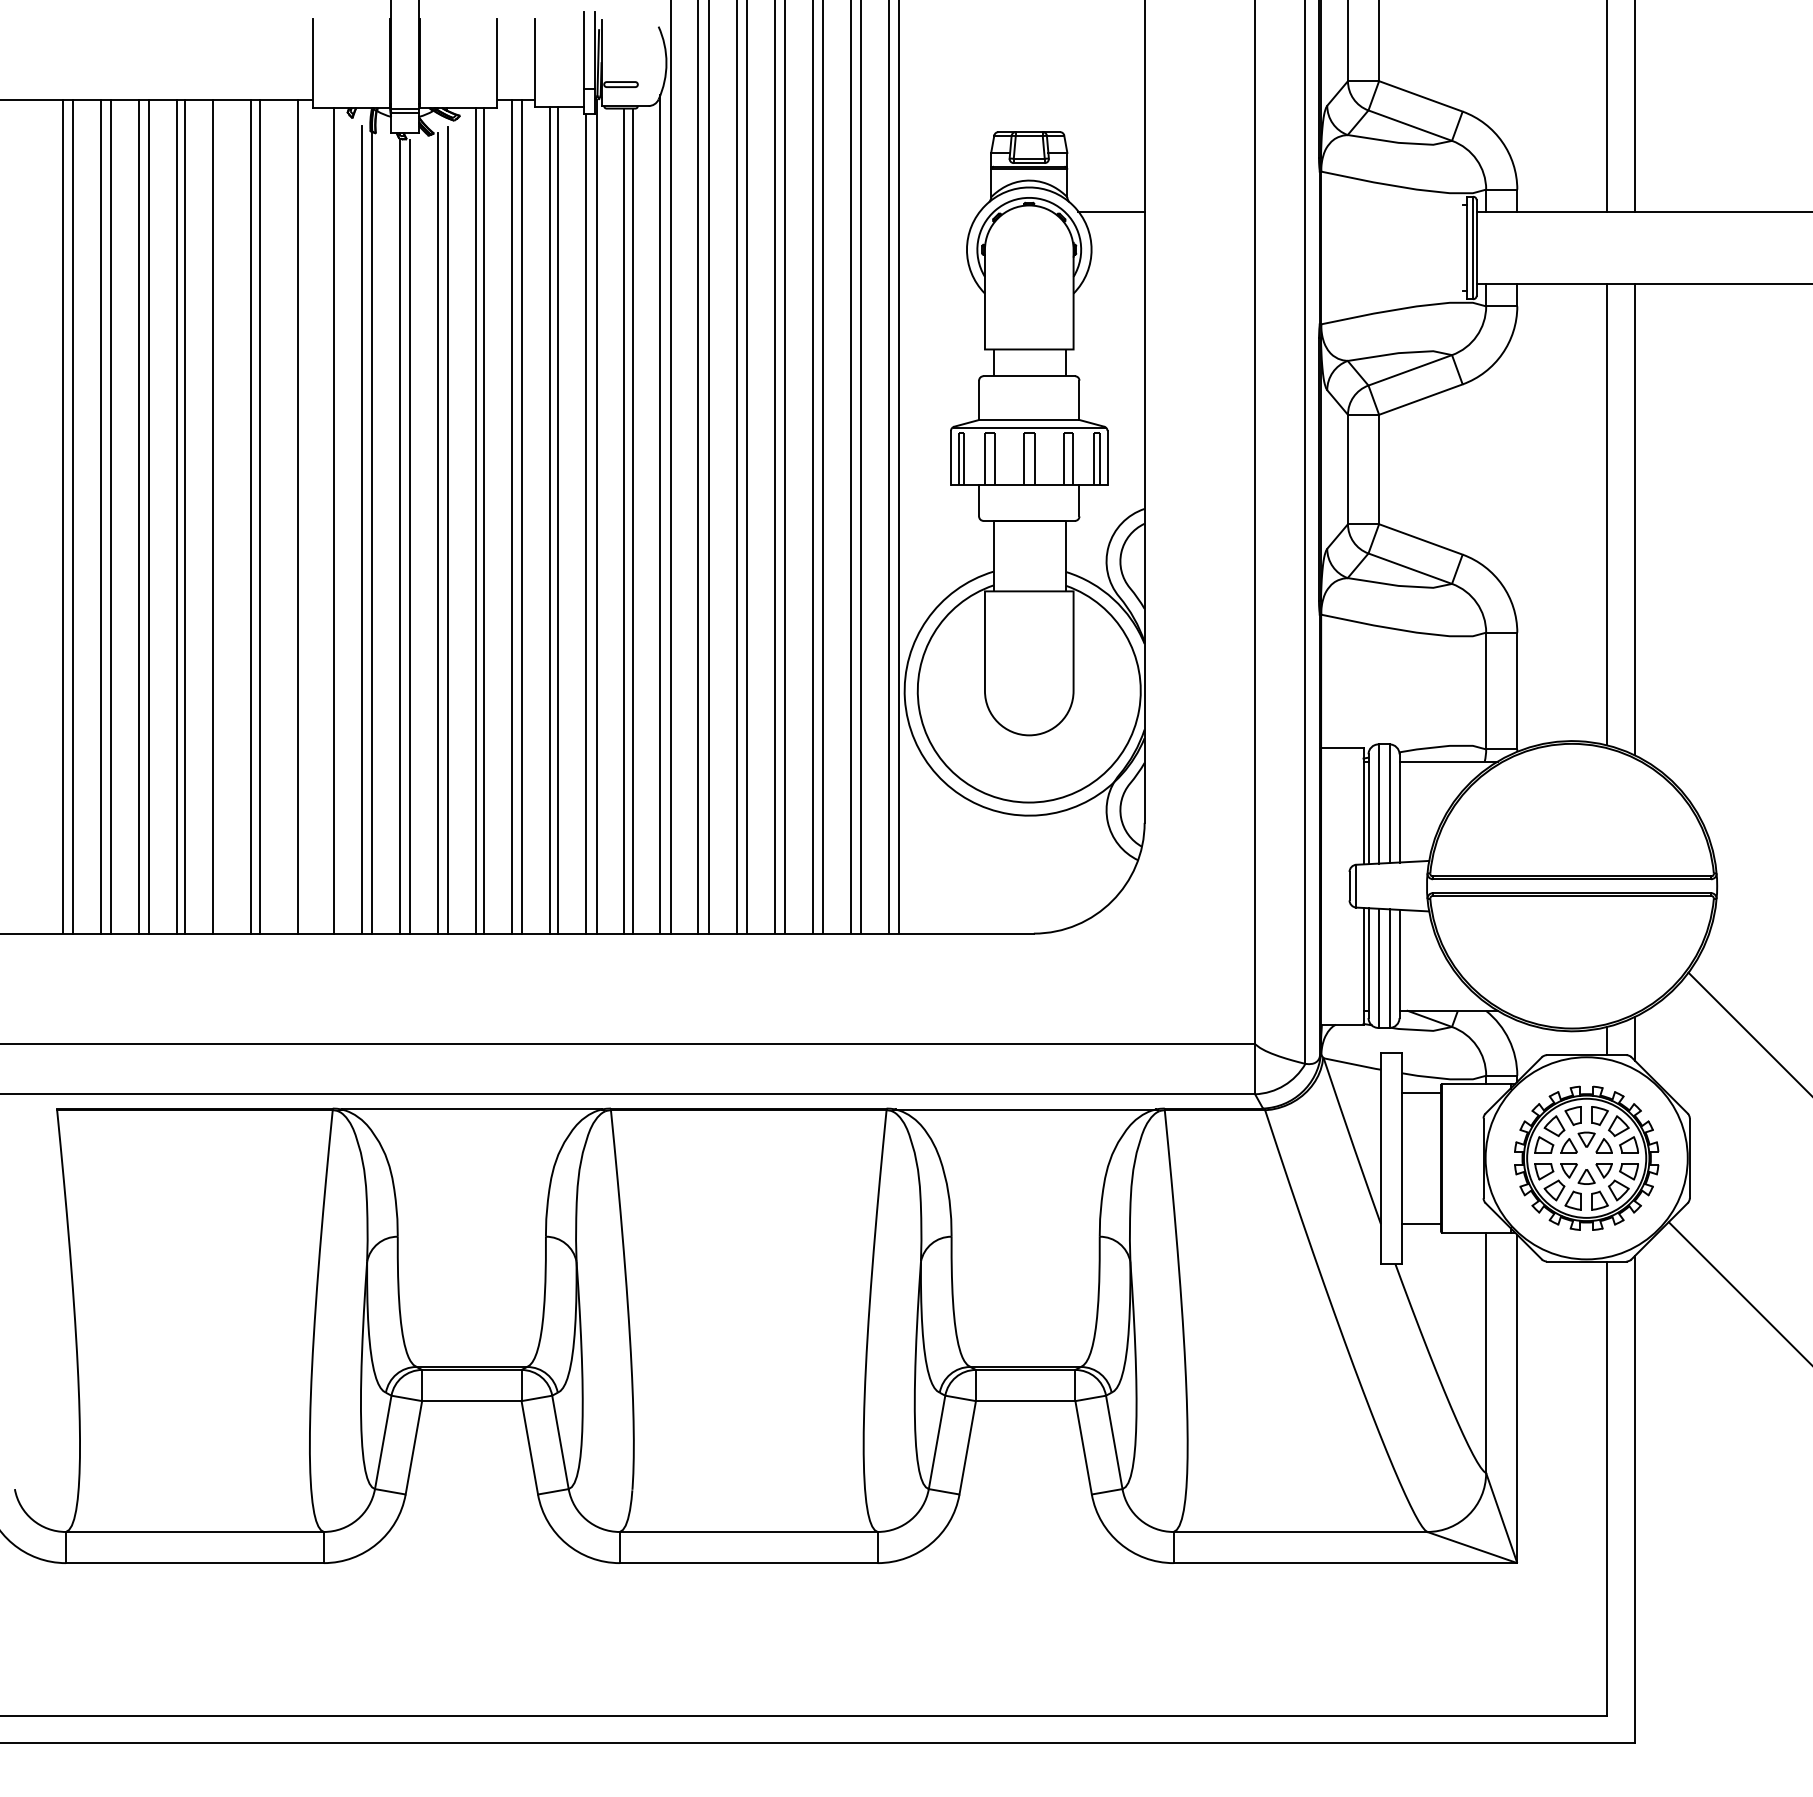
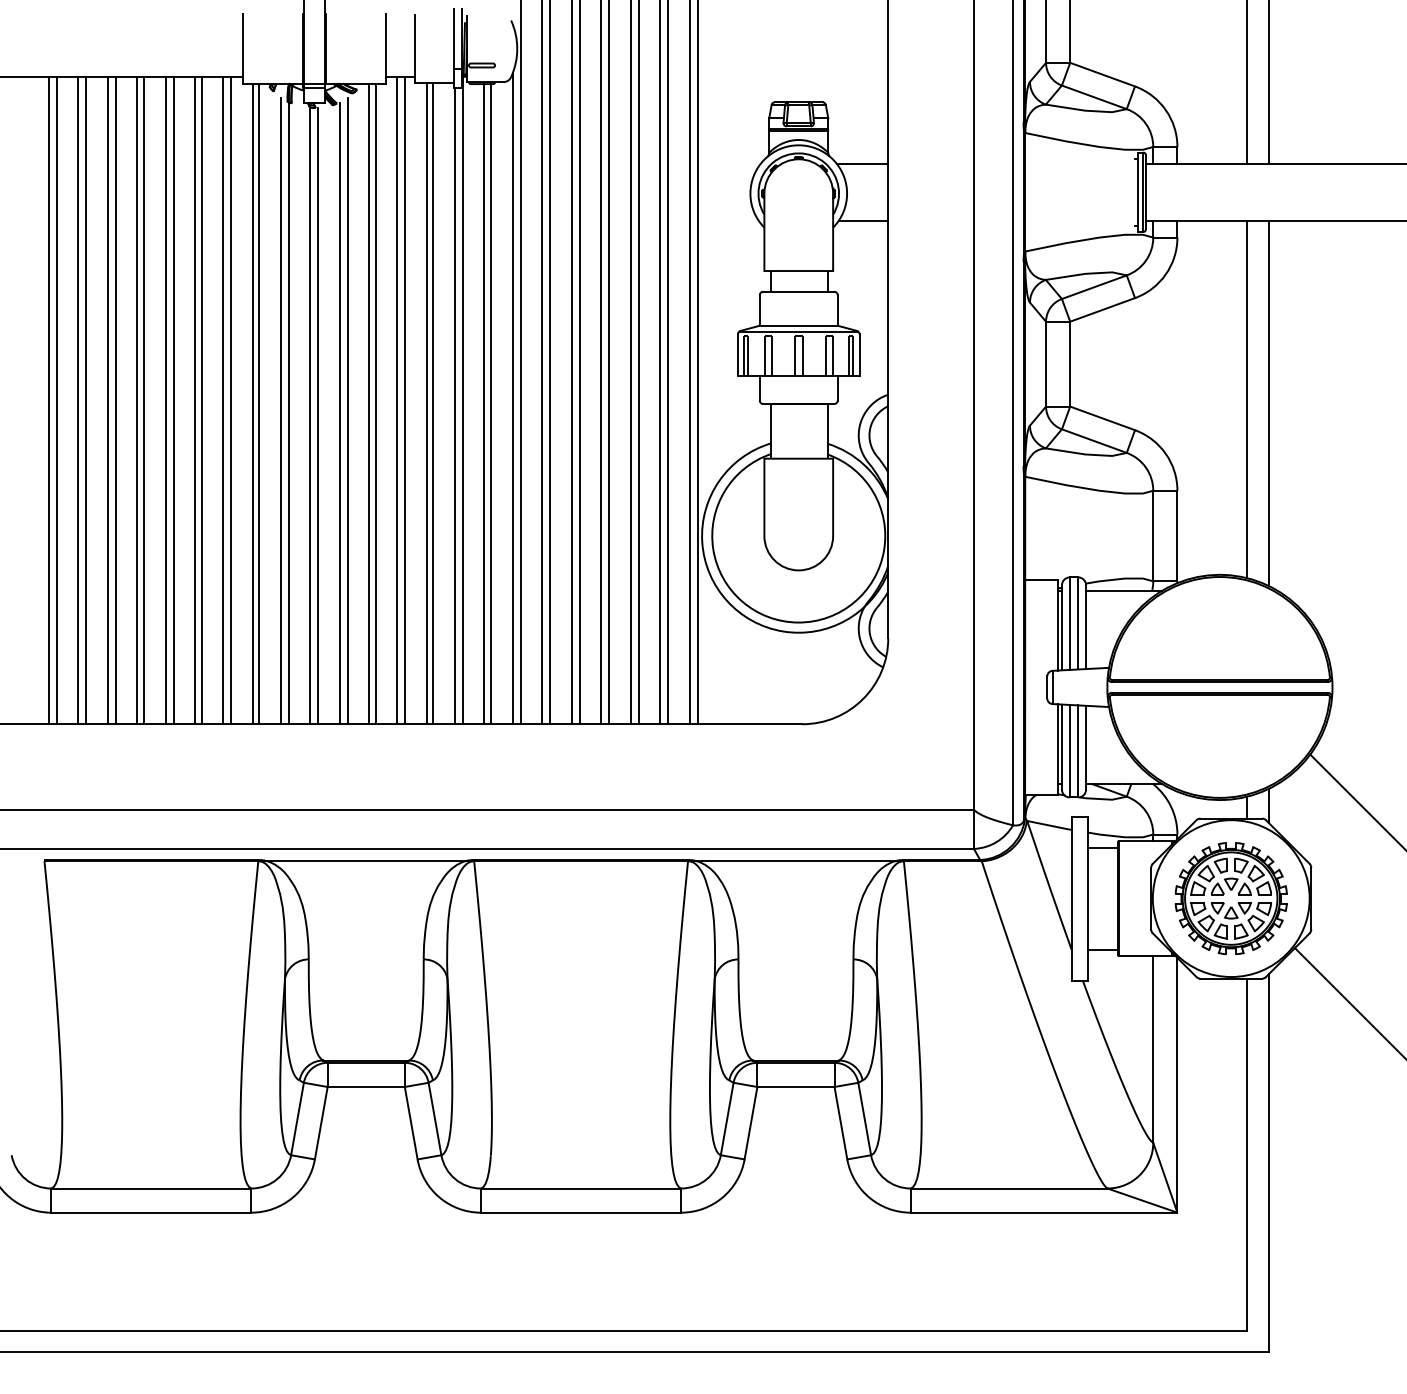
line: (1112, 284) -> (863, 220), added
line: (223, 516) -> (173, 400), added
line: (287, 516) -> (223, 400), added
line: (325, 520) -> (252, 403), added

